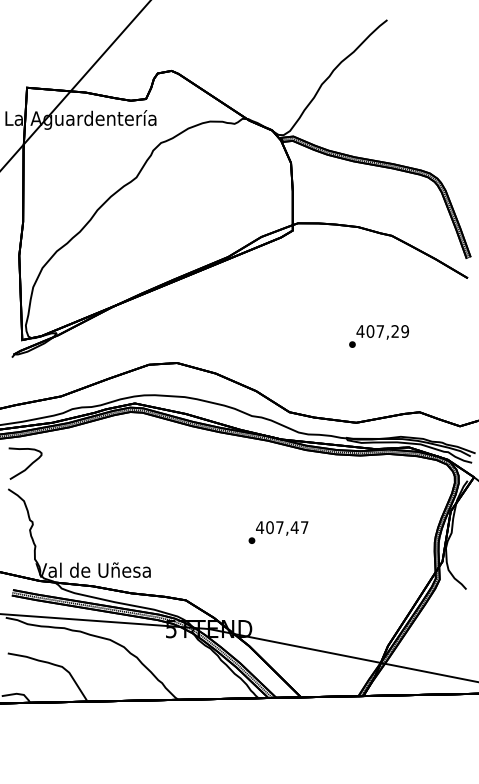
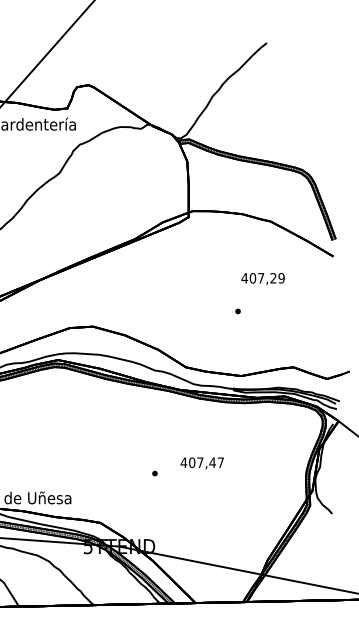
text: (382, 332) -> (262, 279), moved
text: (282, 528) -> (202, 463), moved

